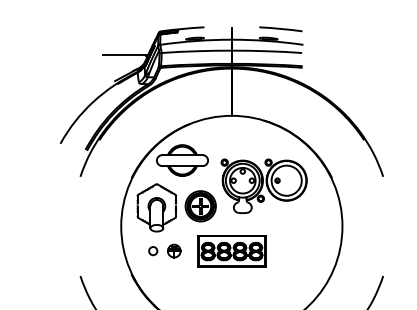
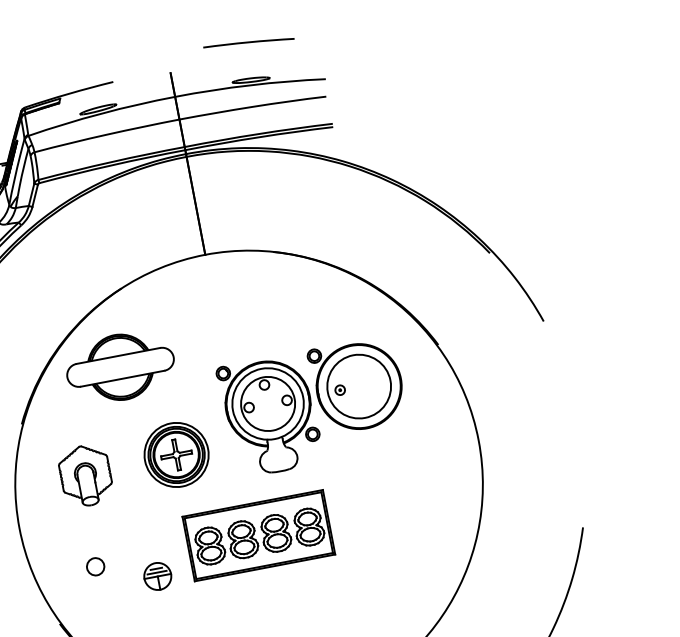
line: (280, 29) -> (248, 43), moved
part: (263, 185) -> (312, 405), moved
part: (156, 207) -> (85, 474), size x0.6
part: (174, 250) -> (158, 575), moved

